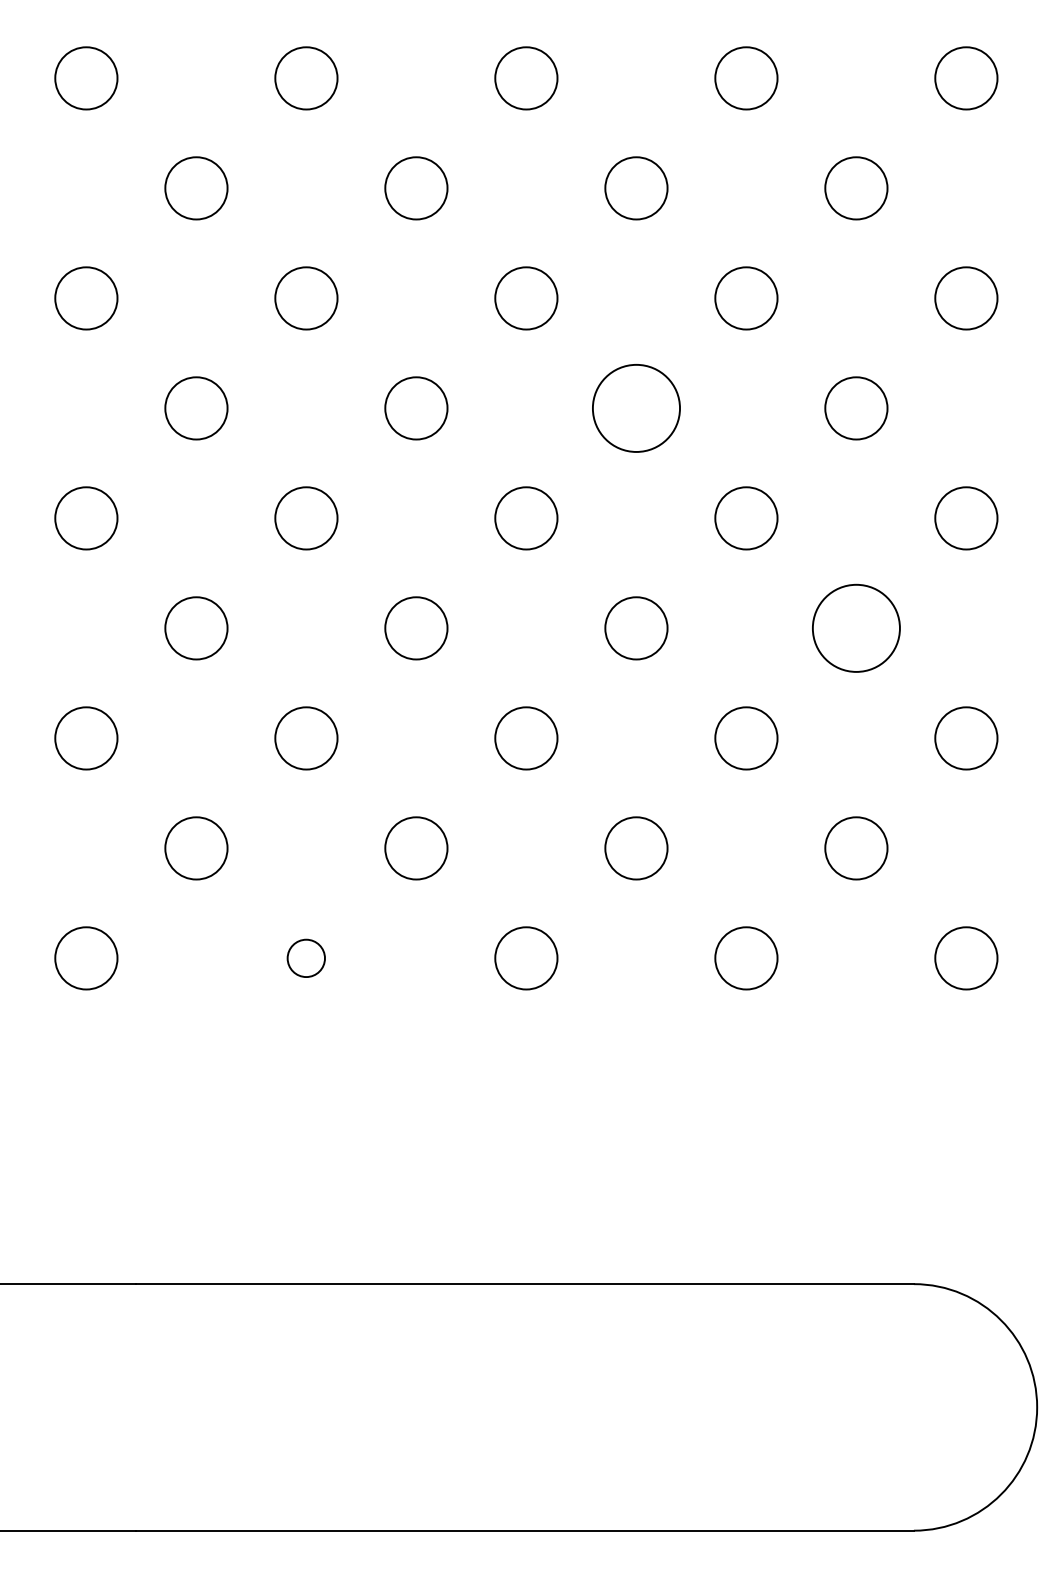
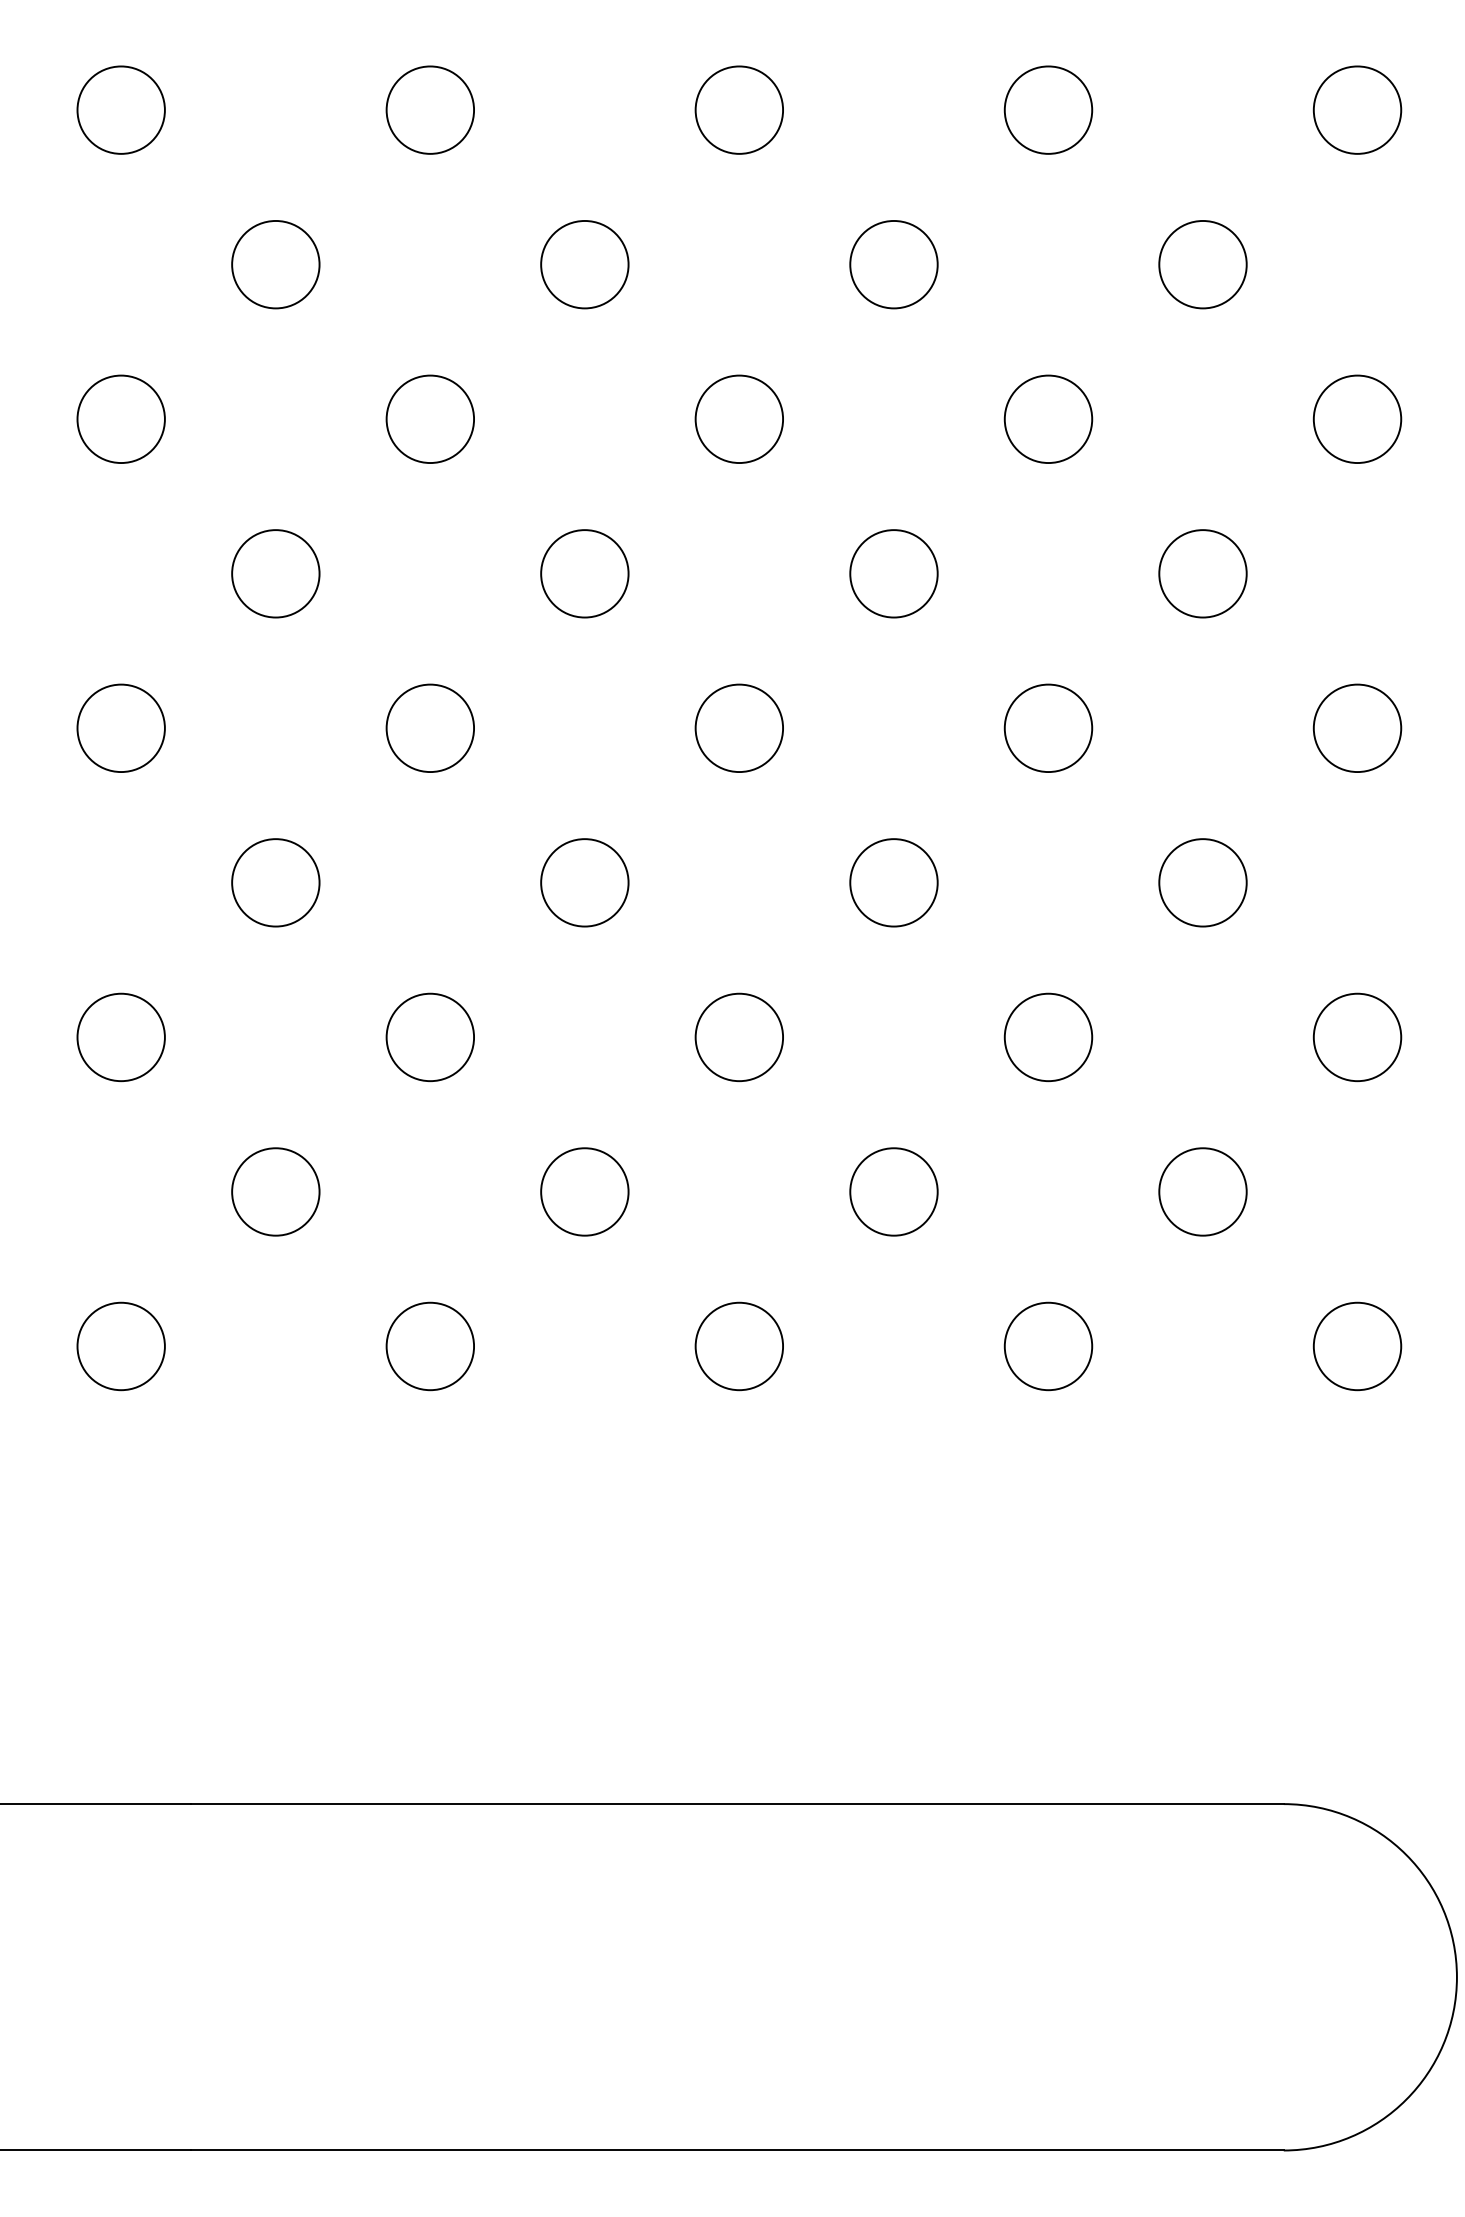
circle: (636, 408) -> (893, 573), size x0.71
circle: (856, 628) -> (1202, 882), size x0.71
circle: (305, 958) -> (429, 1346), size x1.67

